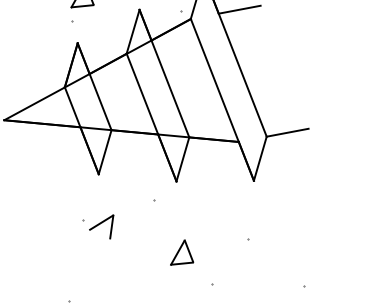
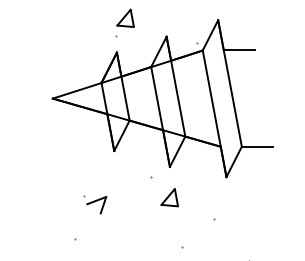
part: (101, 228) -> (95, 204), moved
part: (179, 252) -> (169, 197), moved

